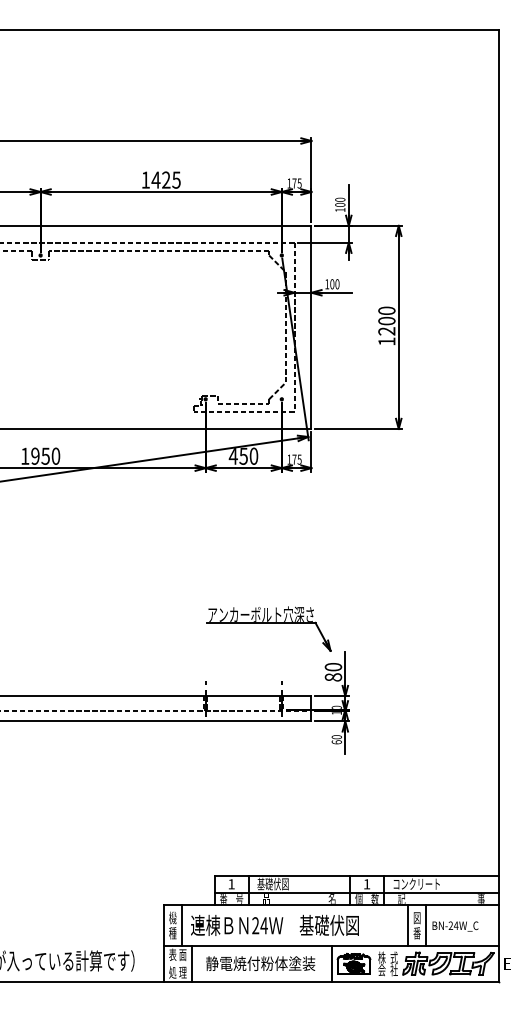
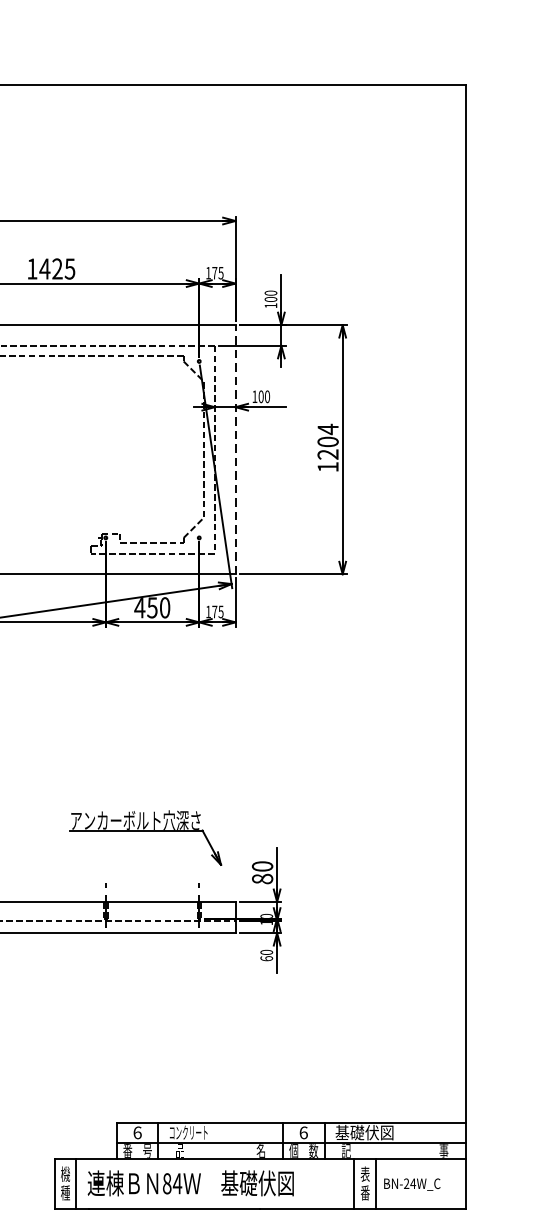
text: (386, 310) -> (327, 428), 1200 -> 1204
line: (311, 327) -> (235, 449), solid -> dashed
part: (268, 628) -> (144, 837), moved
text: (272, 883) -> (187, 1131), 基礎伏図 -> コンクリート
text: (416, 883) -> (364, 1131), コンクリート -> 基礎伏図
text: (231, 884) -> (137, 1133), 1 -> 6
text: (366, 884) -> (303, 1133), 1 -> 6
text: (416, 917) -> (364, 1173), 図 -> 表
text: (255, 925) -> (166, 1183), 24 -> 84

